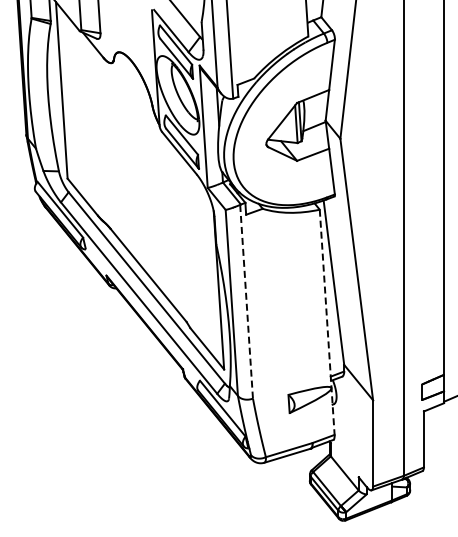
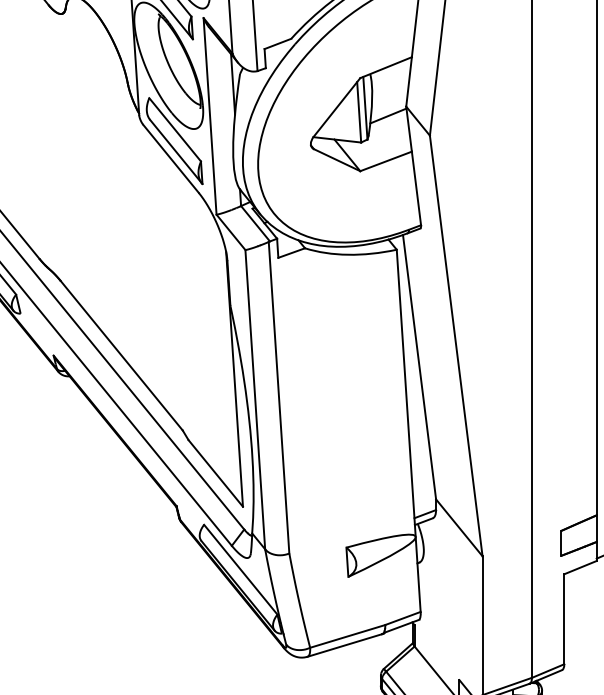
line: (246, 301) -> (278, 397), dashed -> solid
line: (327, 322) -> (409, 431), dashed -> solid

